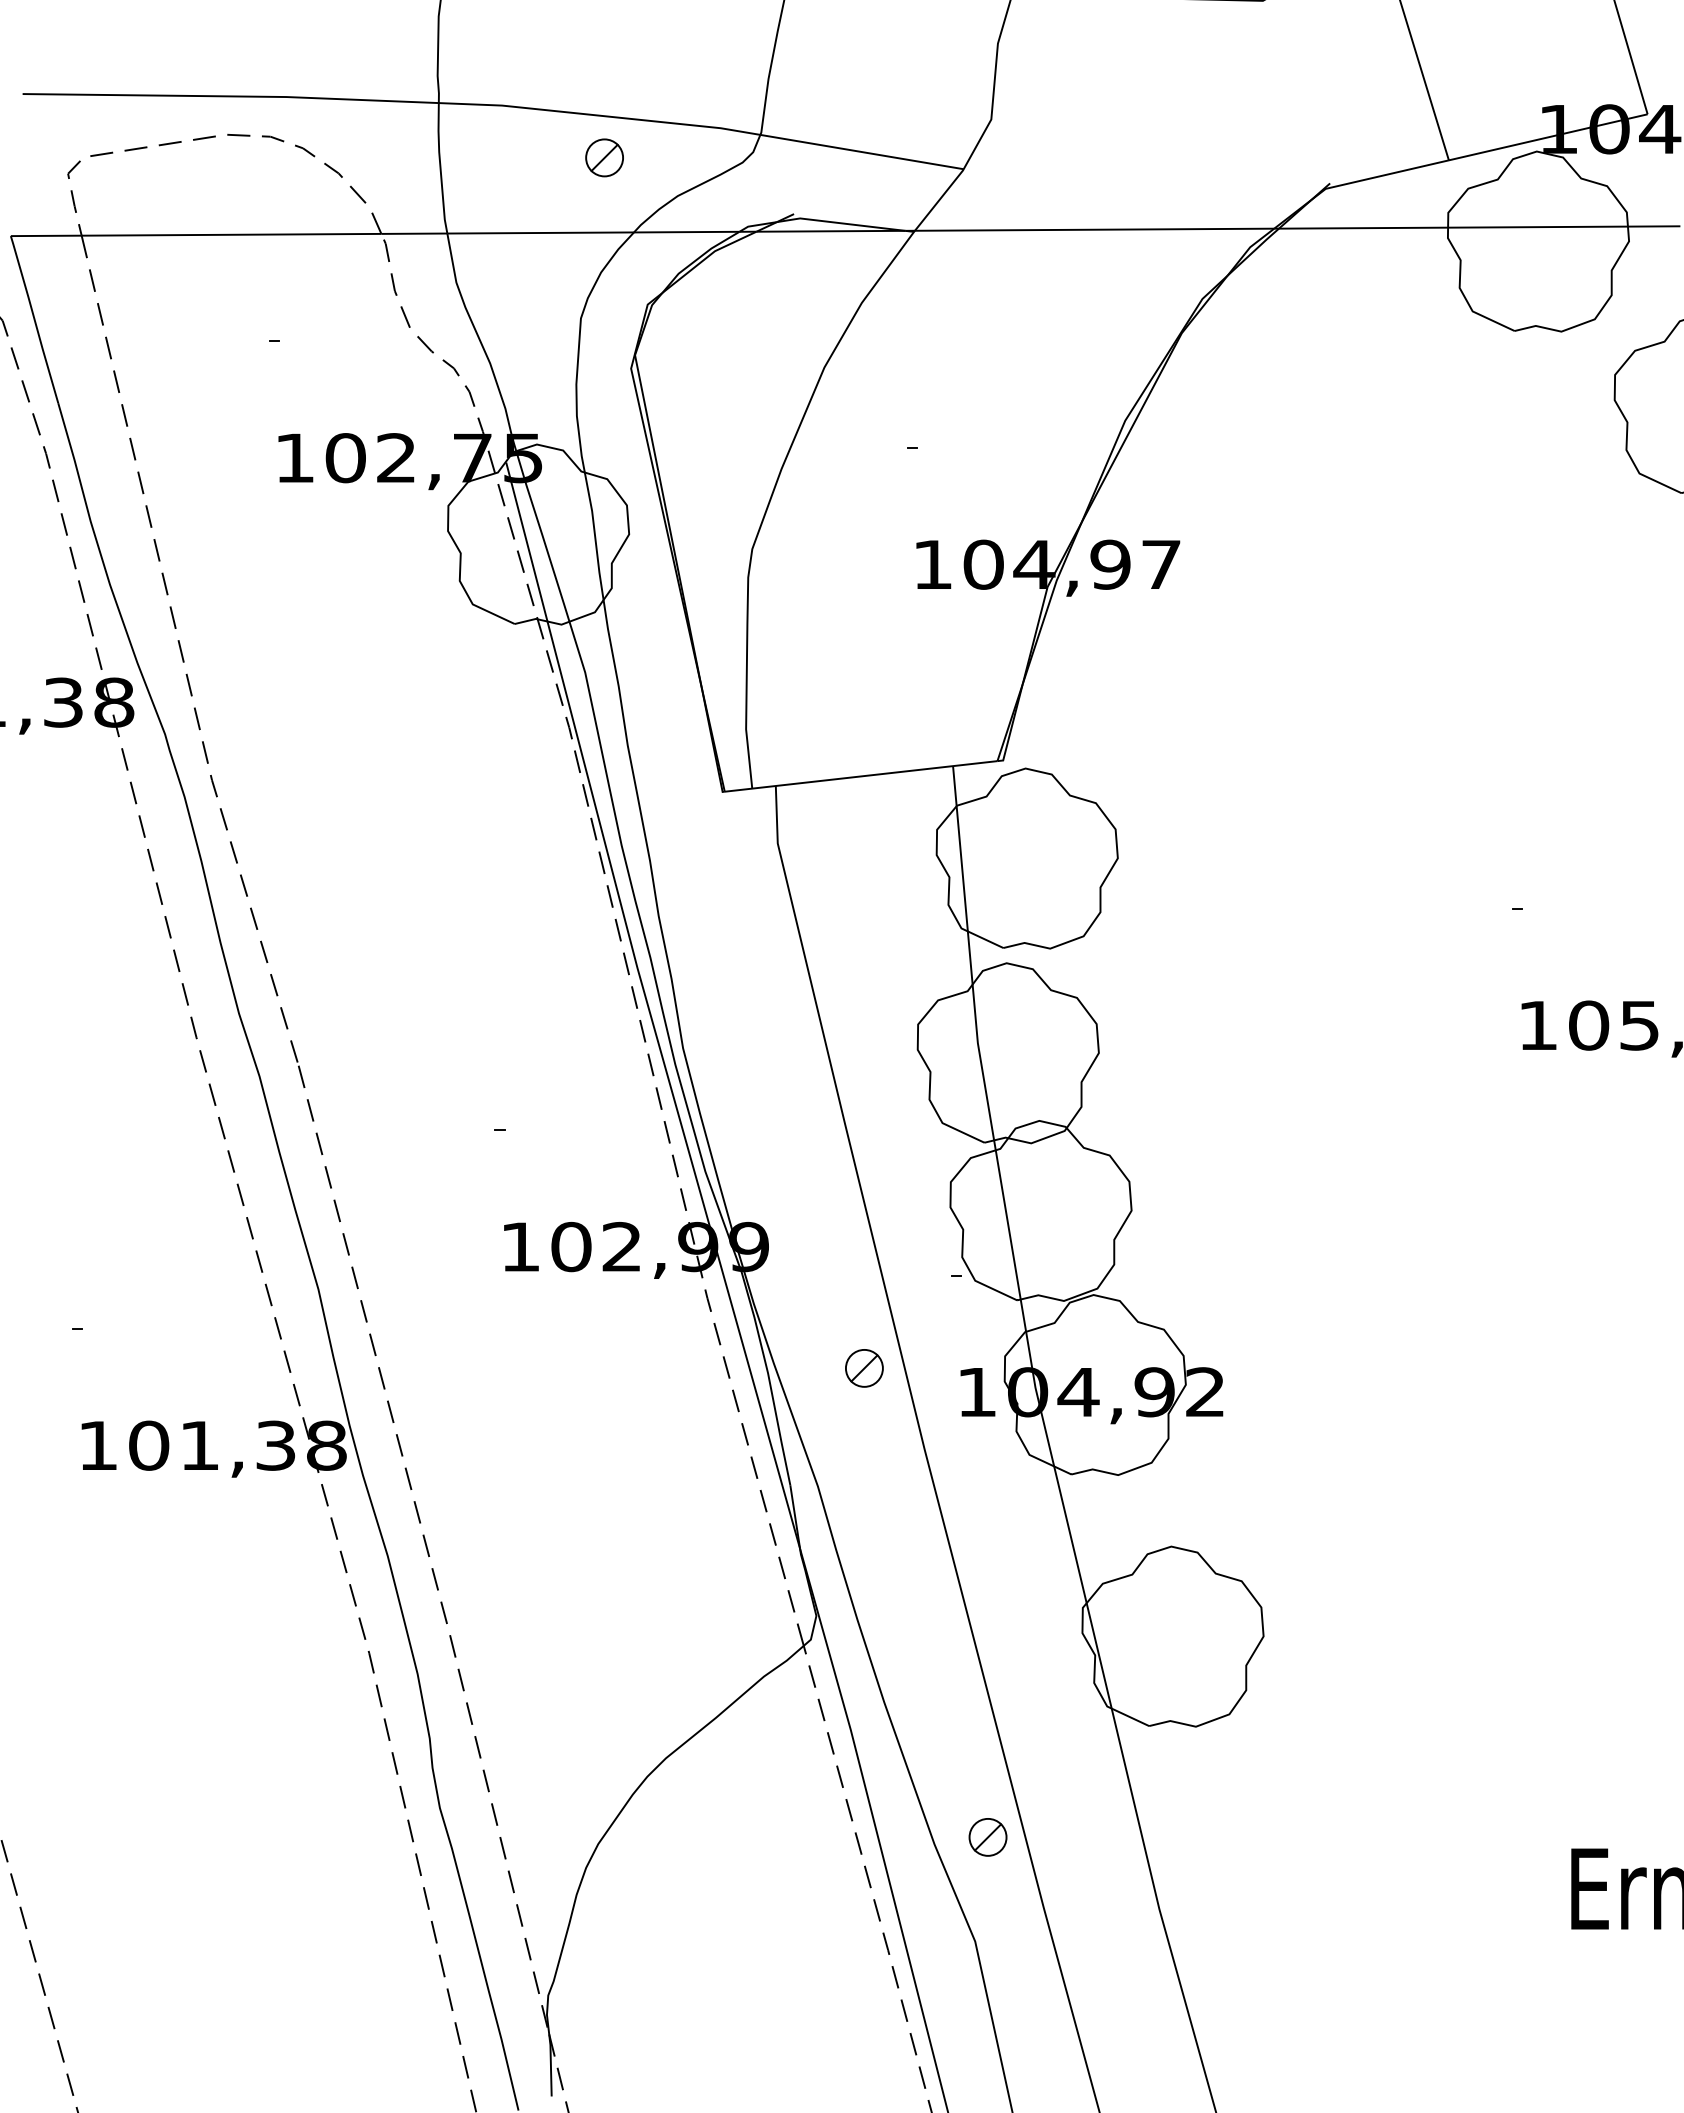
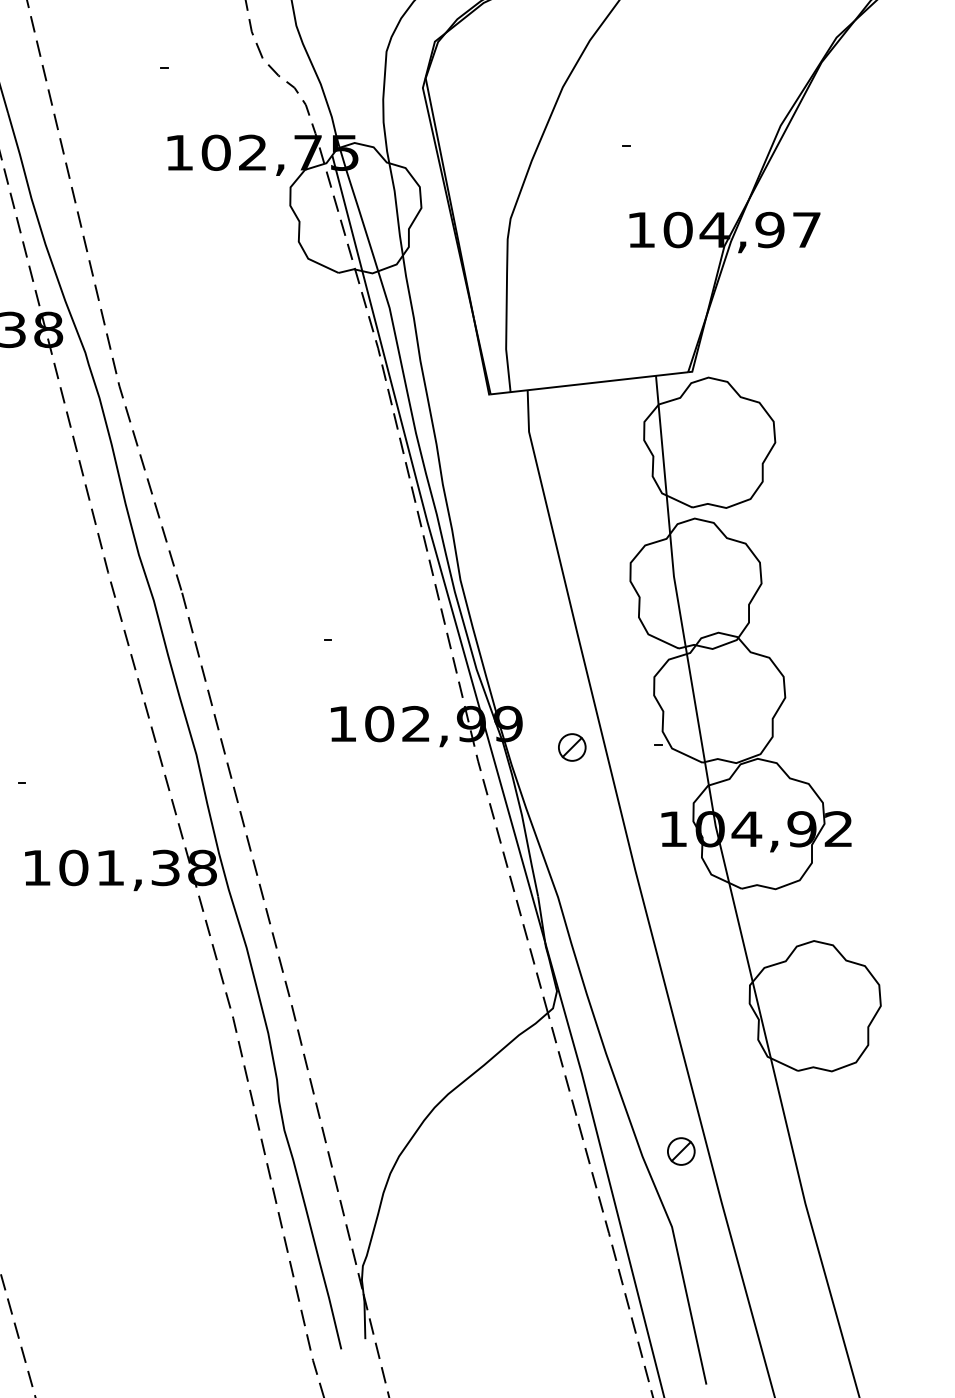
part: (864, 1368) -> (572, 747), moved

